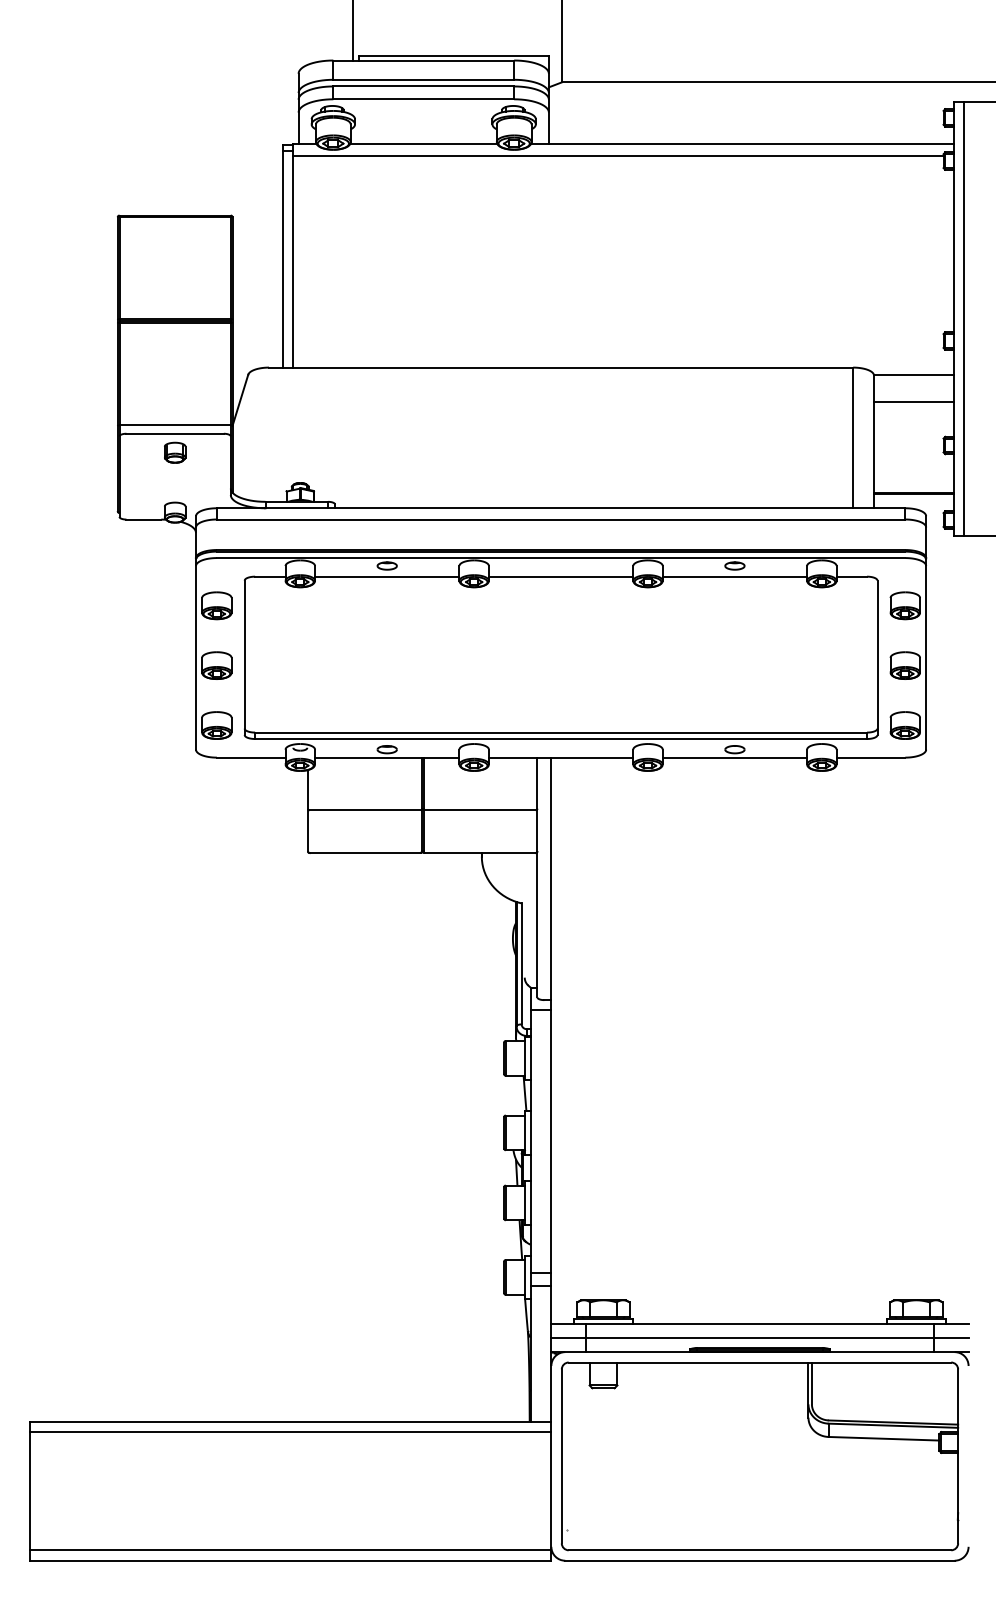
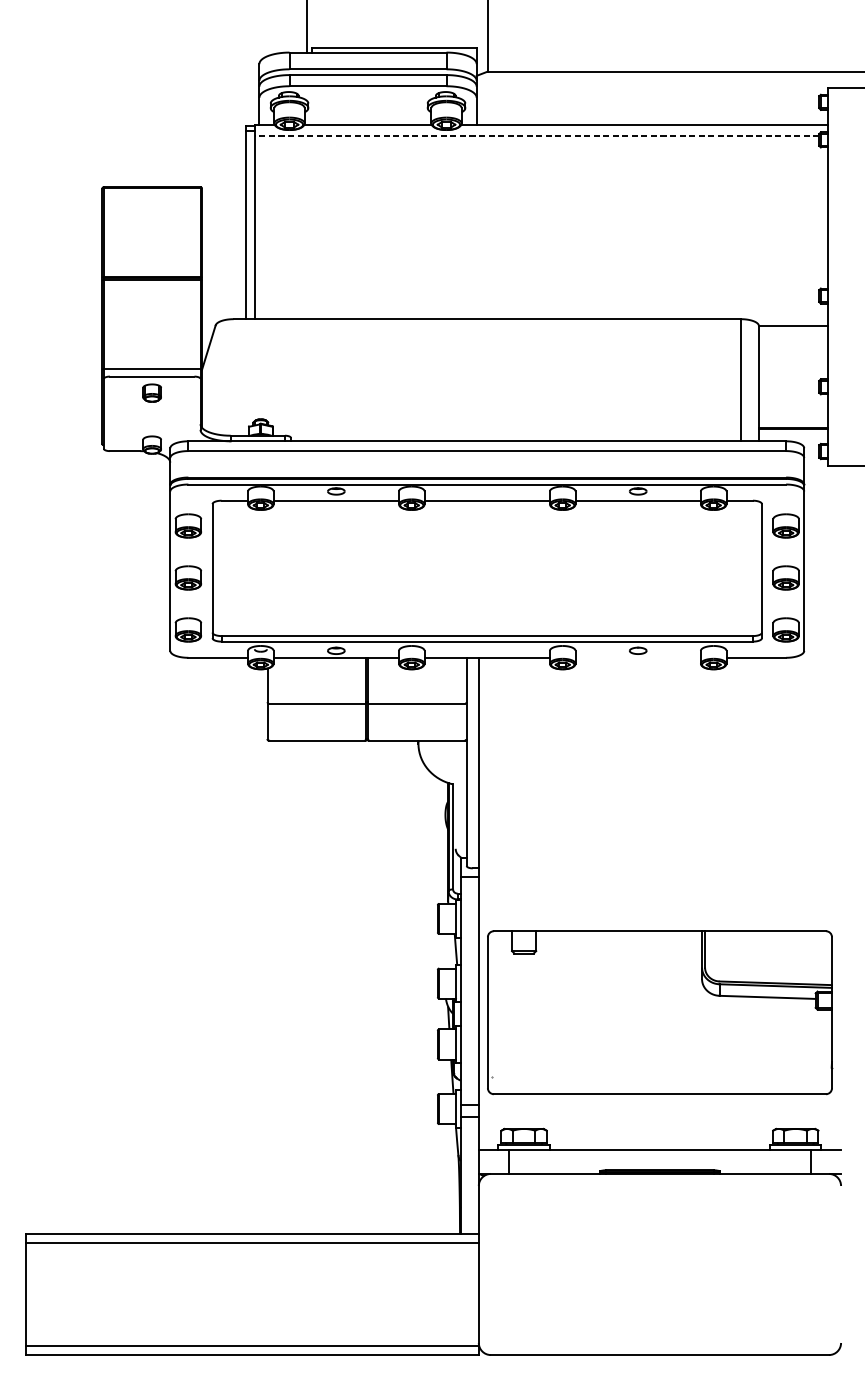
line: (617, 156) -> (536, 135), solid -> dashed
line: (964, 318) -> (837, 276), removed
line: (914, 402) -> (794, 349), removed
line: (734, 757) -> (637, 657), removed
line: (759, 1338) -> (659, 1162), removed
part: (760, 1456) -> (660, 1012), moved

